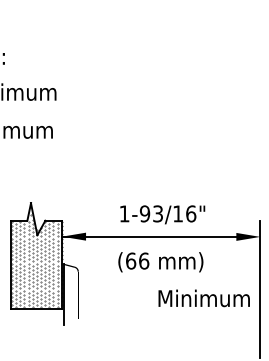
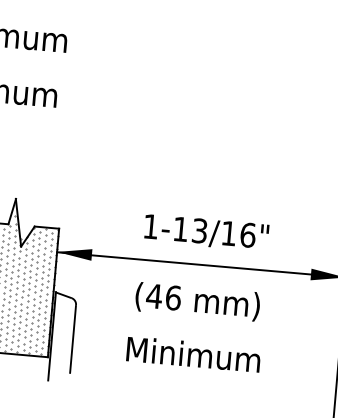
text: (144, 213) -> (180, 228), 1-93/16" -> 1-13/16"
text: (130, 260) -> (153, 295), (66 -> (46
text: (203, 298) -> (192, 354), moved

